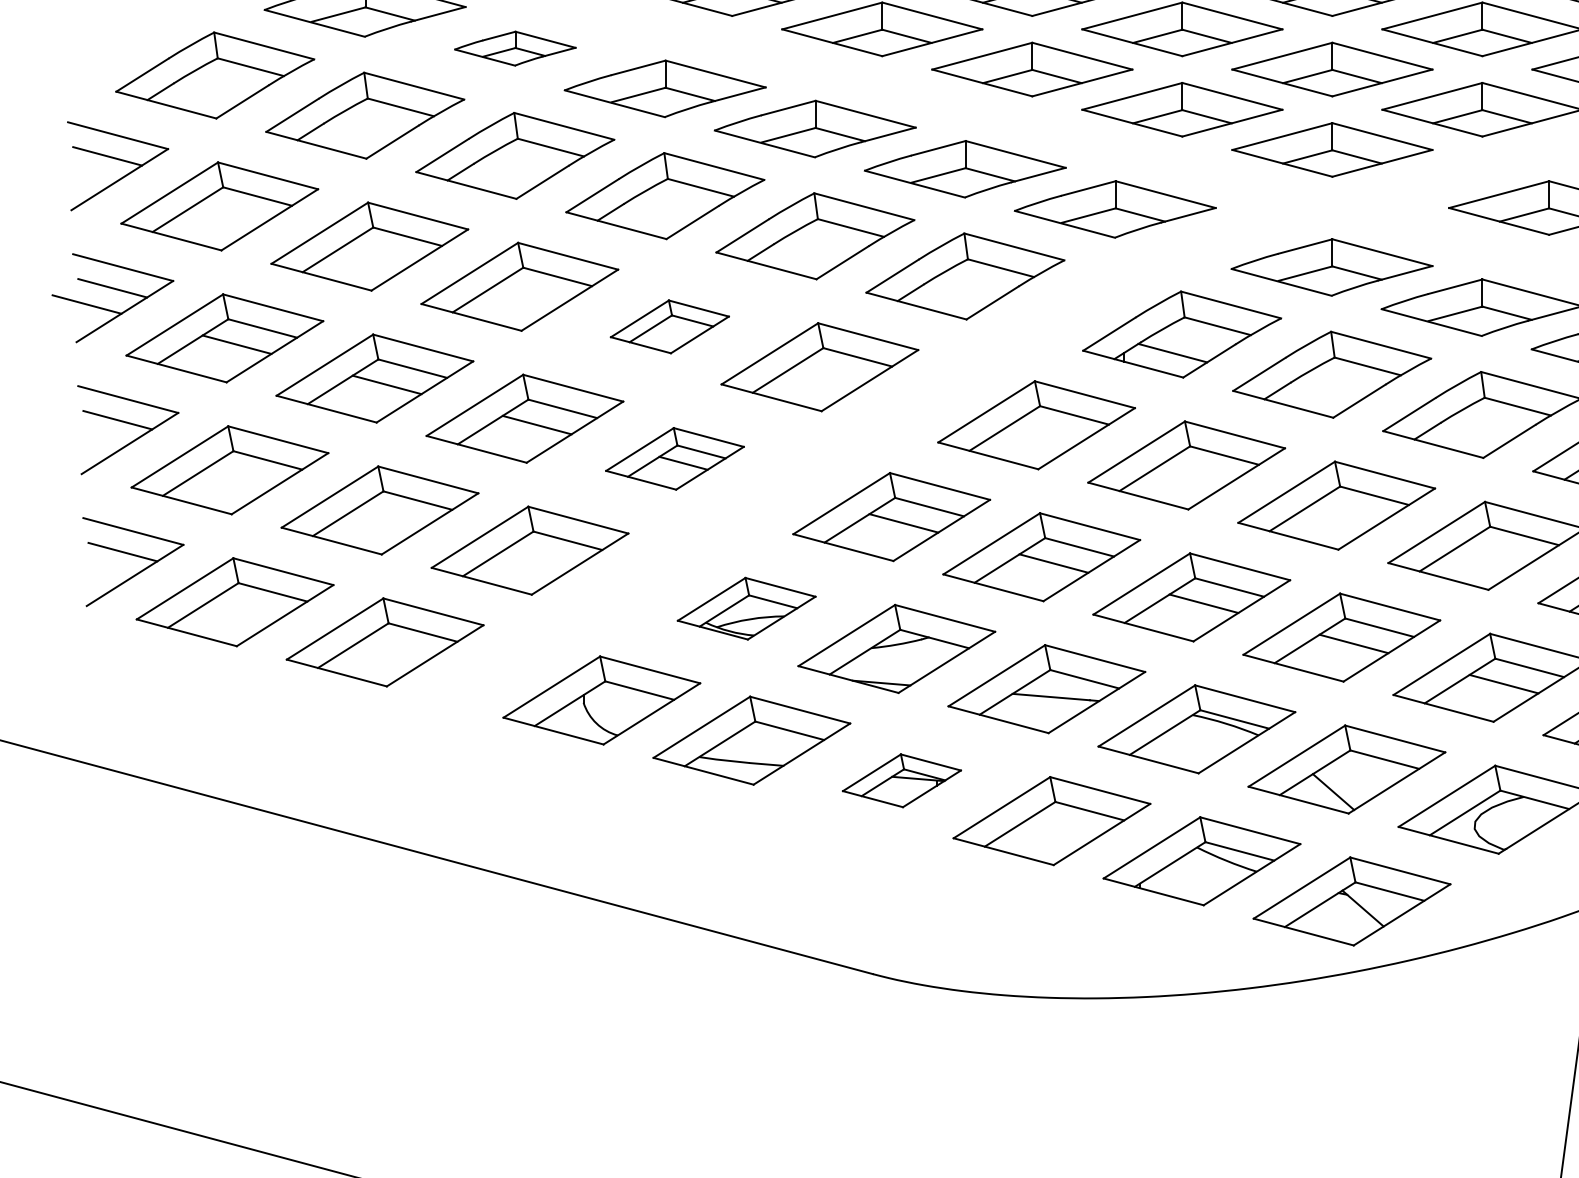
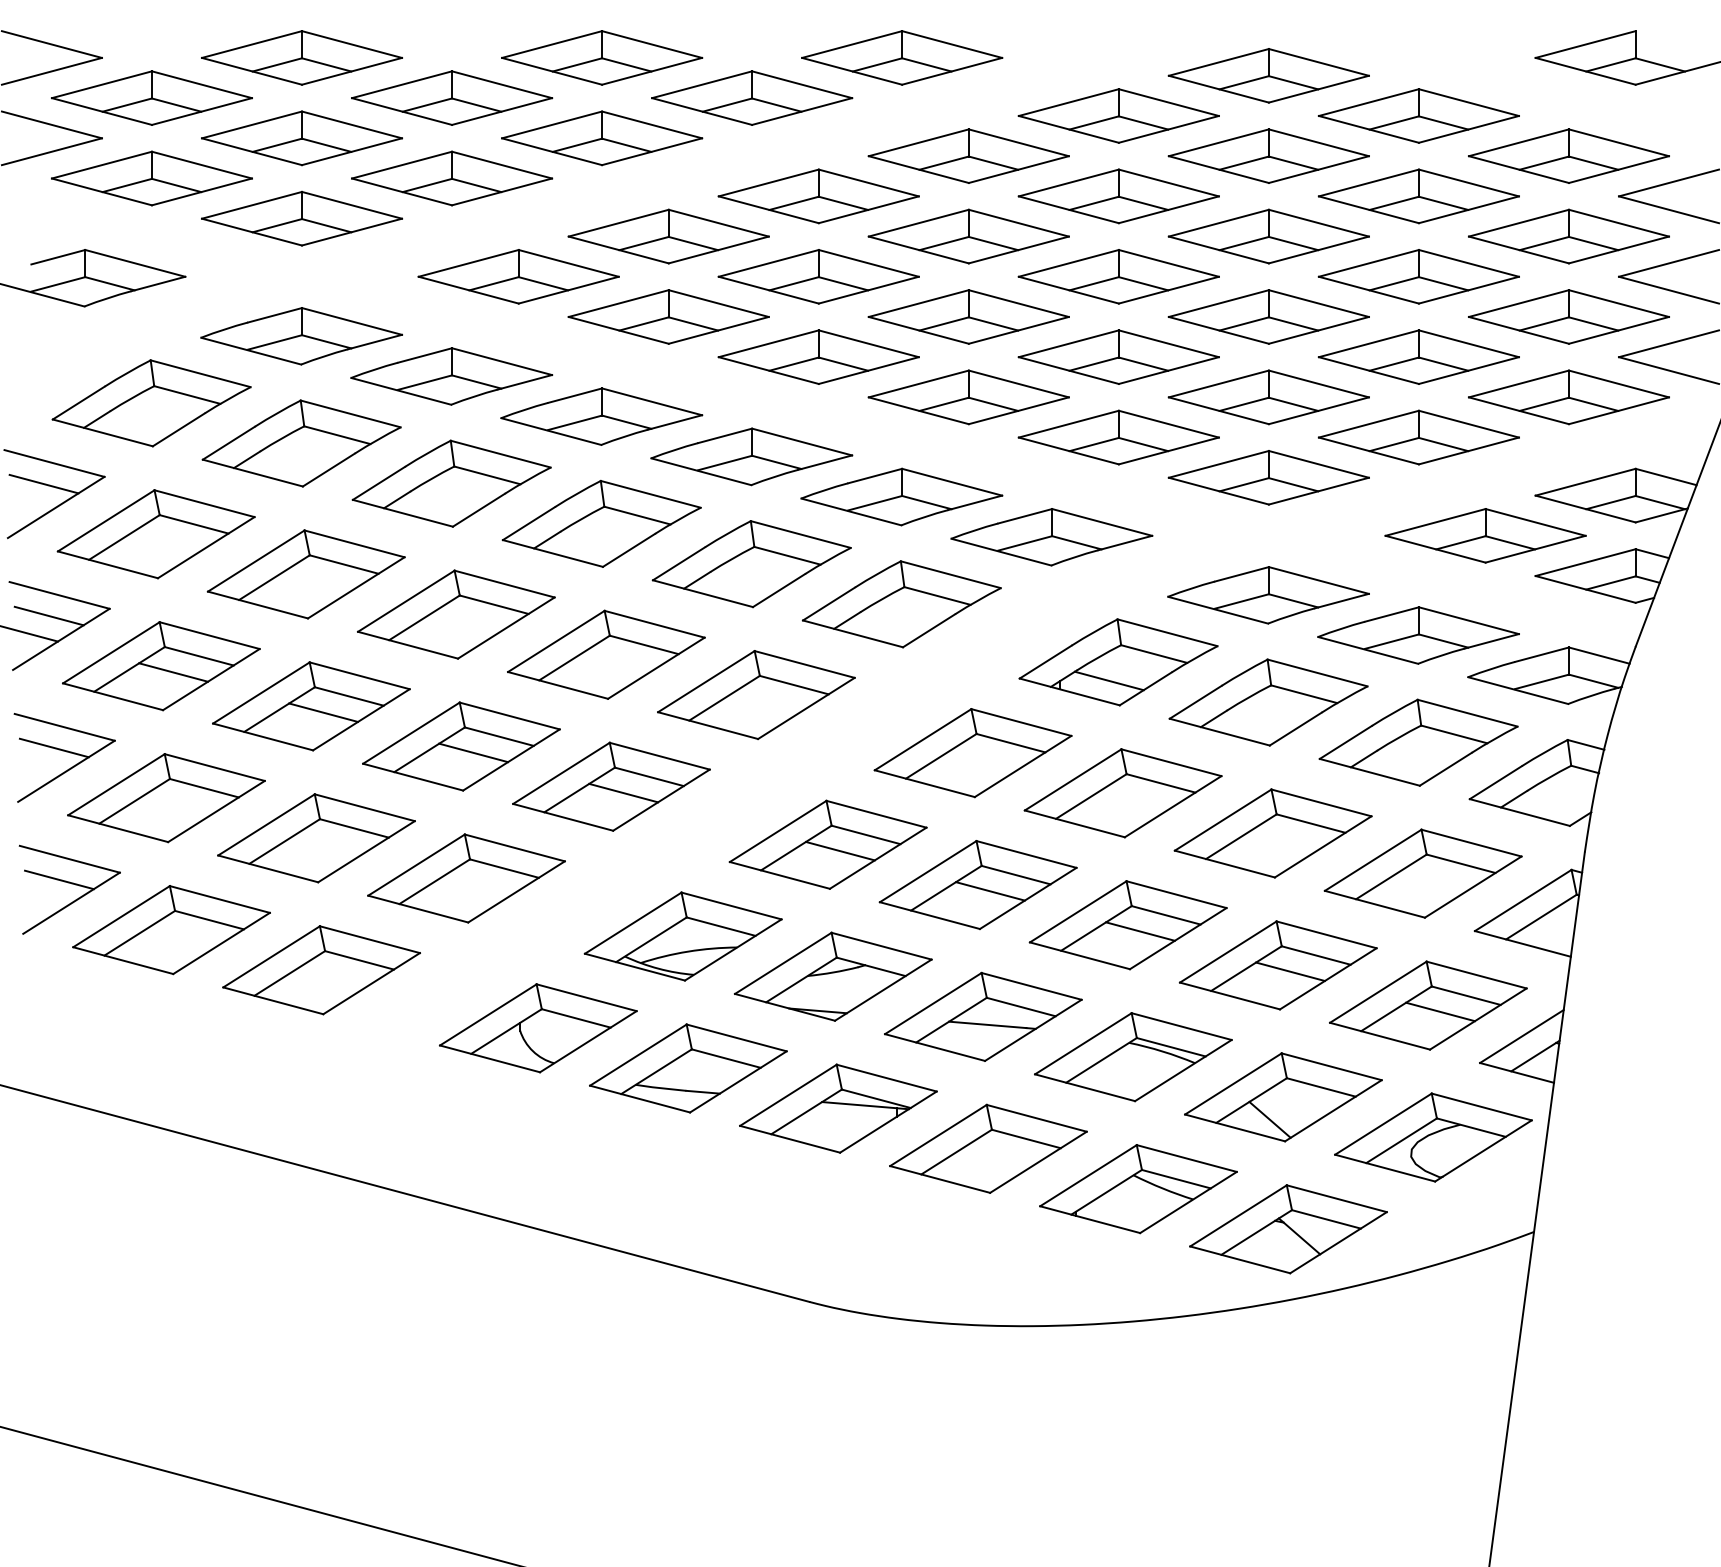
part: (515, 48) -> (451, 376), size x1.67
part: (670, 326) -> (606, 654), size x1.67
part: (675, 458) -> (611, 786), size x1.43
part: (746, 608) -> (682, 936), size x1.43
part: (902, 780) -> (838, 1108), size x1.67

